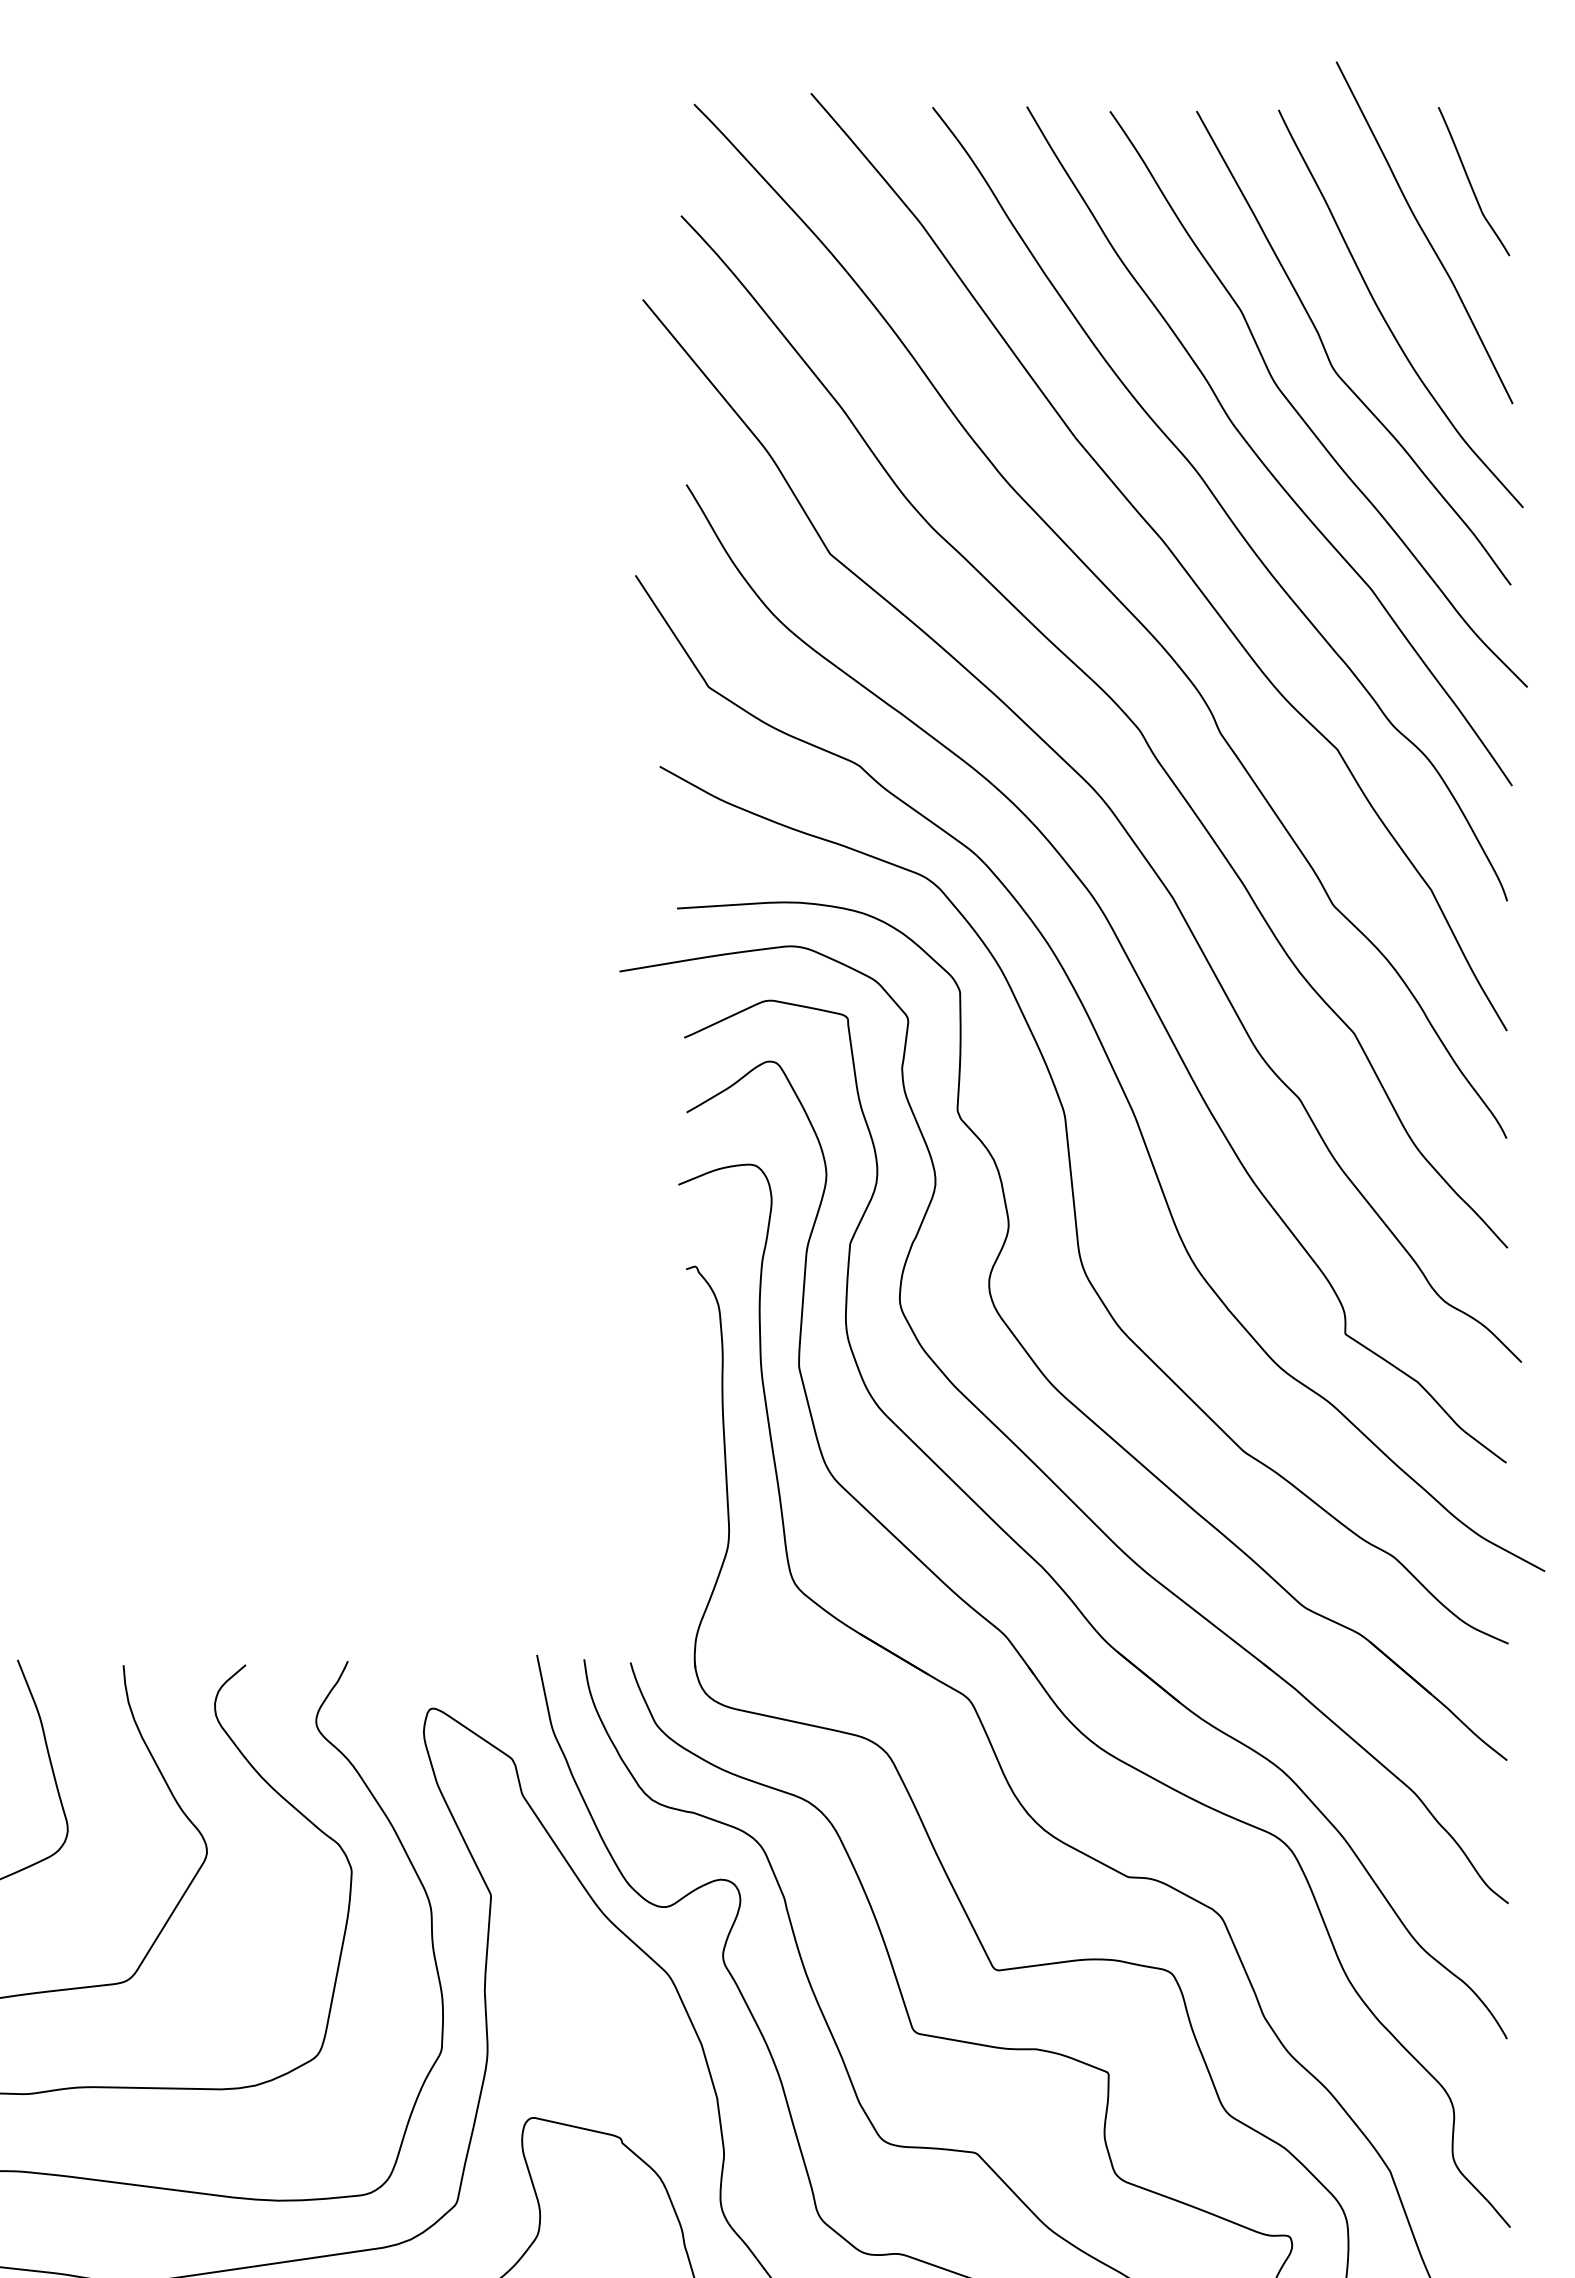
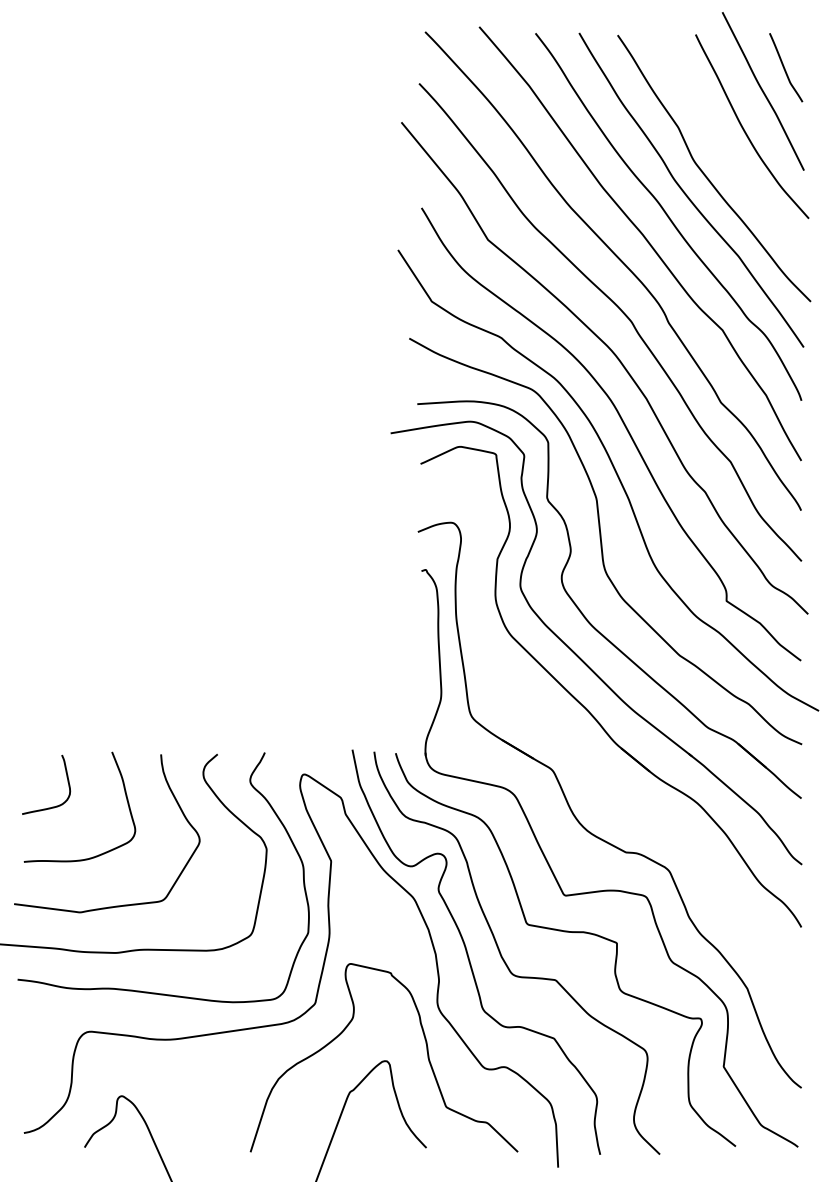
curve: (1332, 360) -> (720, 150), removed
part: (1044, 1684) -> (587, 763), removed

